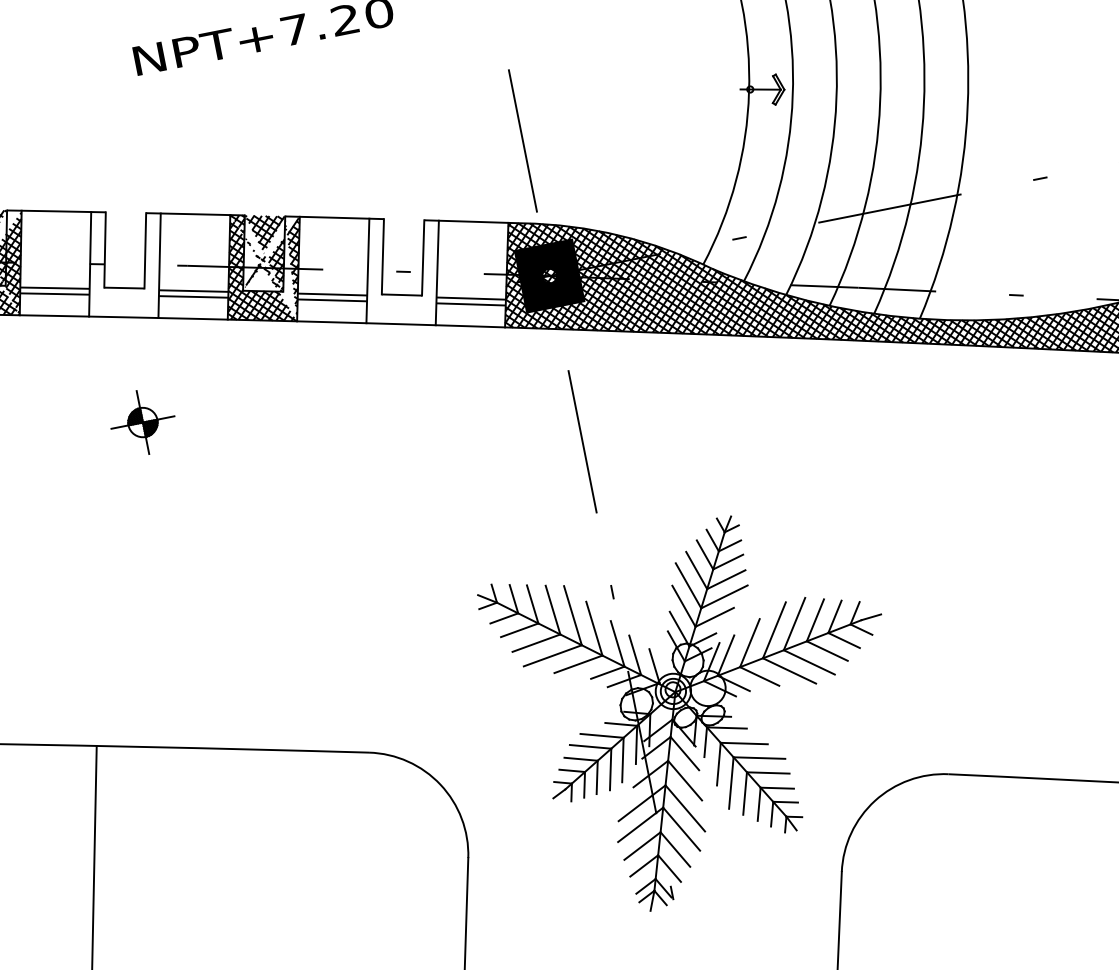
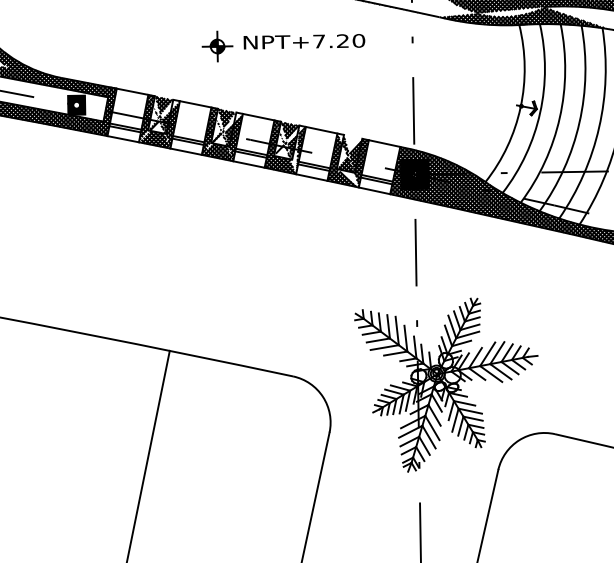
hatch: (124, 263) -> (222, 133), added
hatch: (401, 272) -> (347, 160), added
part: (142, 422) -> (217, 46), moved

